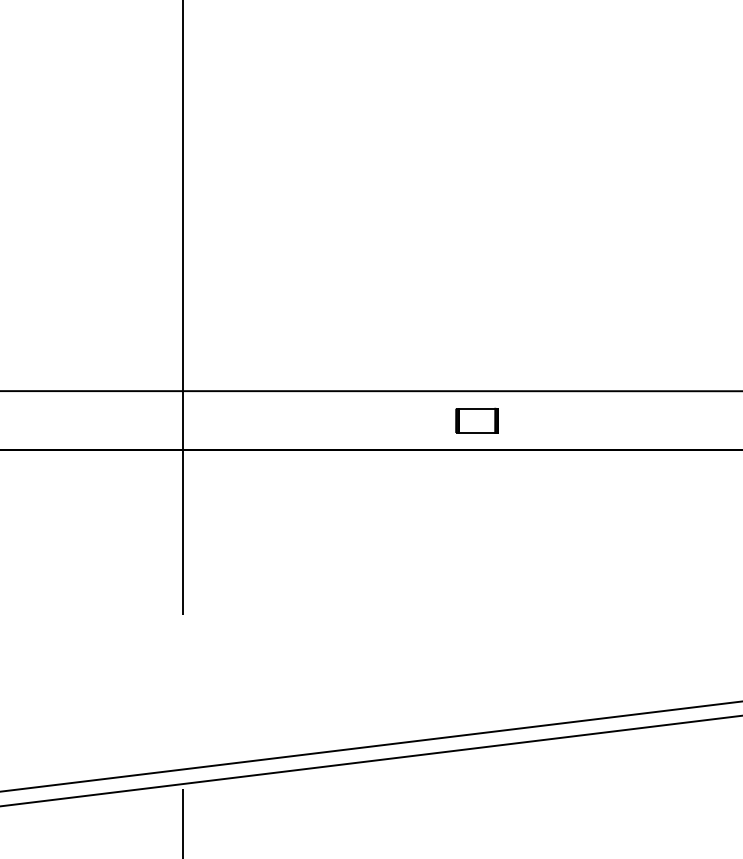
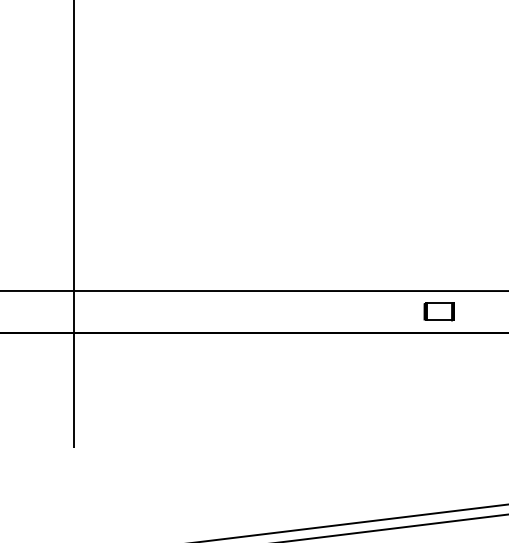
part: (476, 420) -> (438, 311), moved

